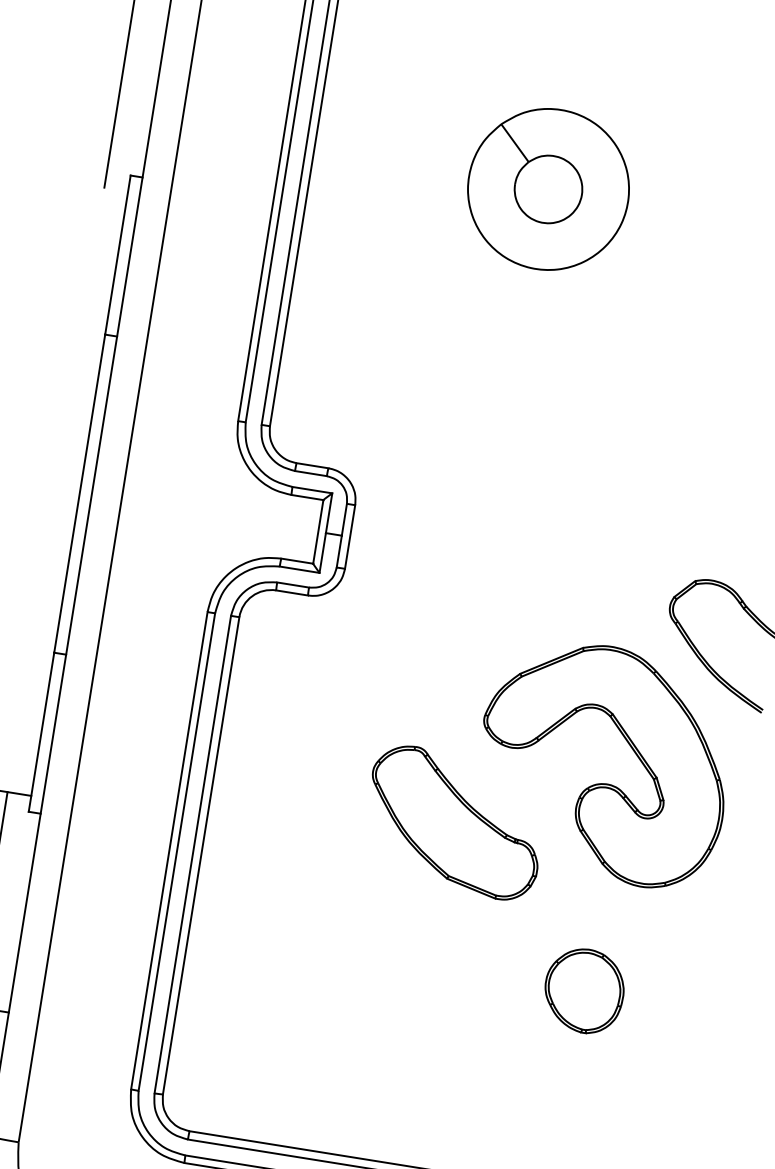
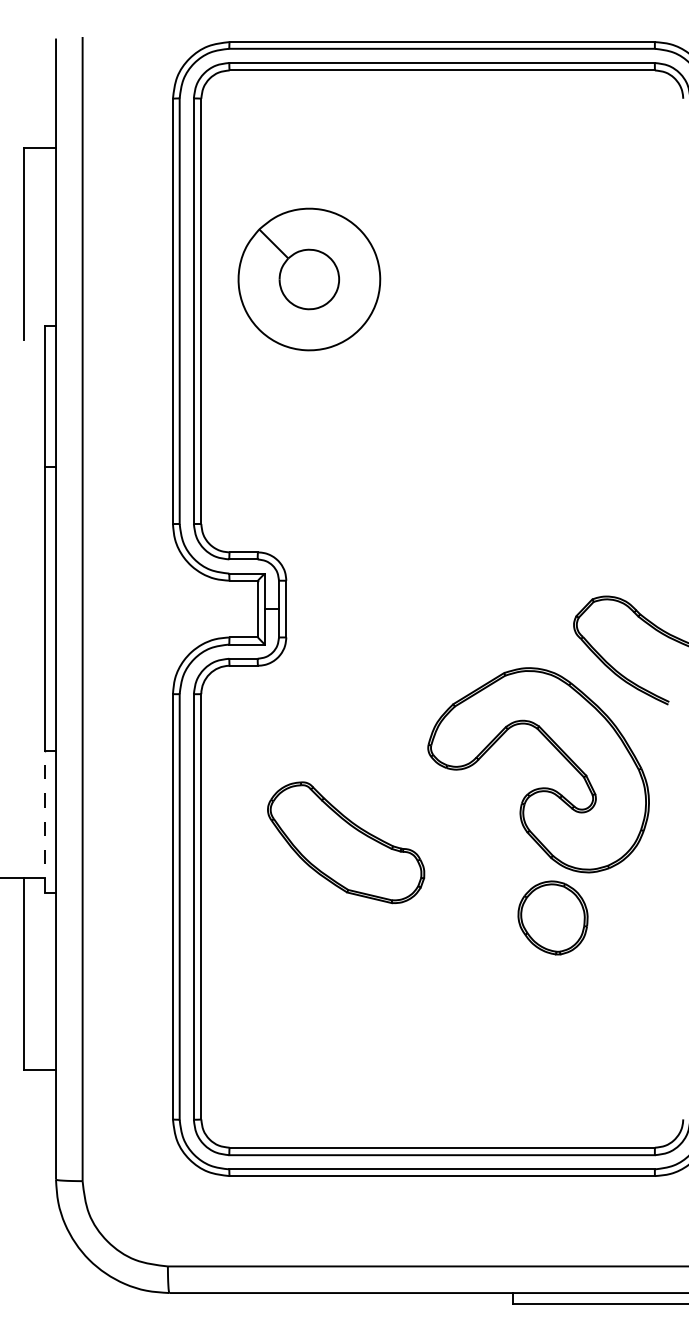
part: (548, 189) -> (309, 279), moved
line: (41, 732) -> (45, 821), solid -> dashed
part: (455, 822) -> (346, 842), moved
part: (583, 990) -> (552, 917), moved

